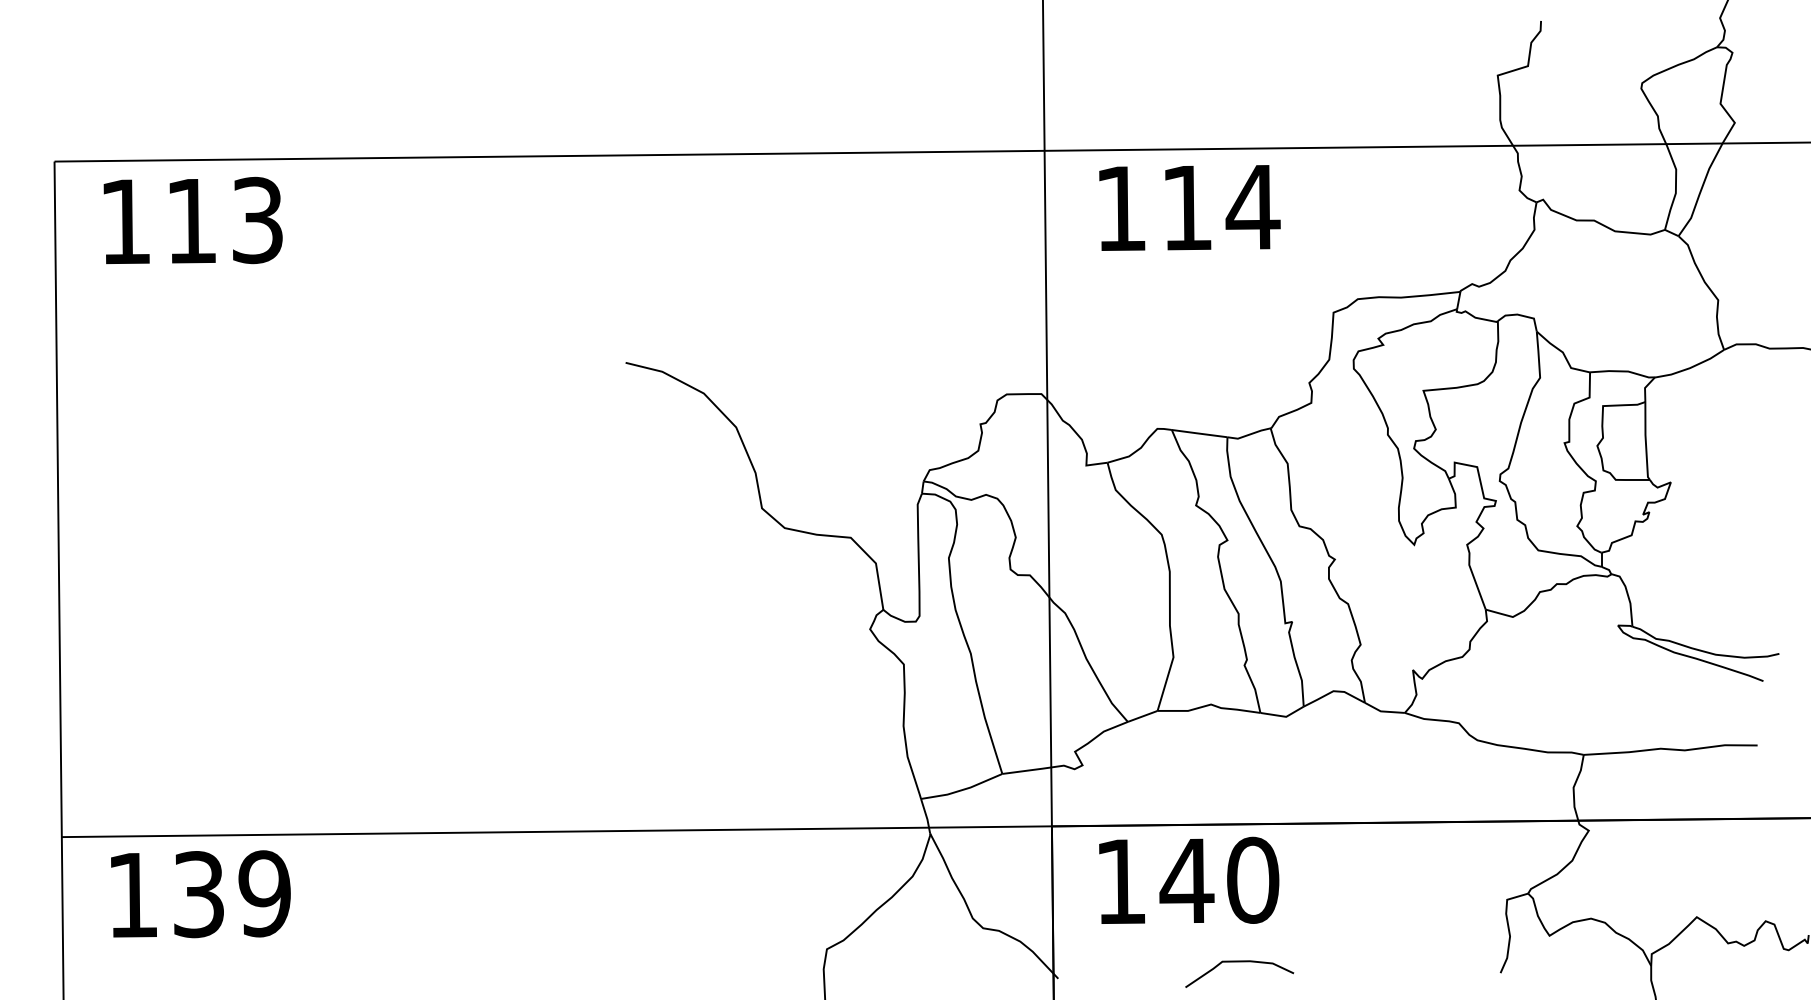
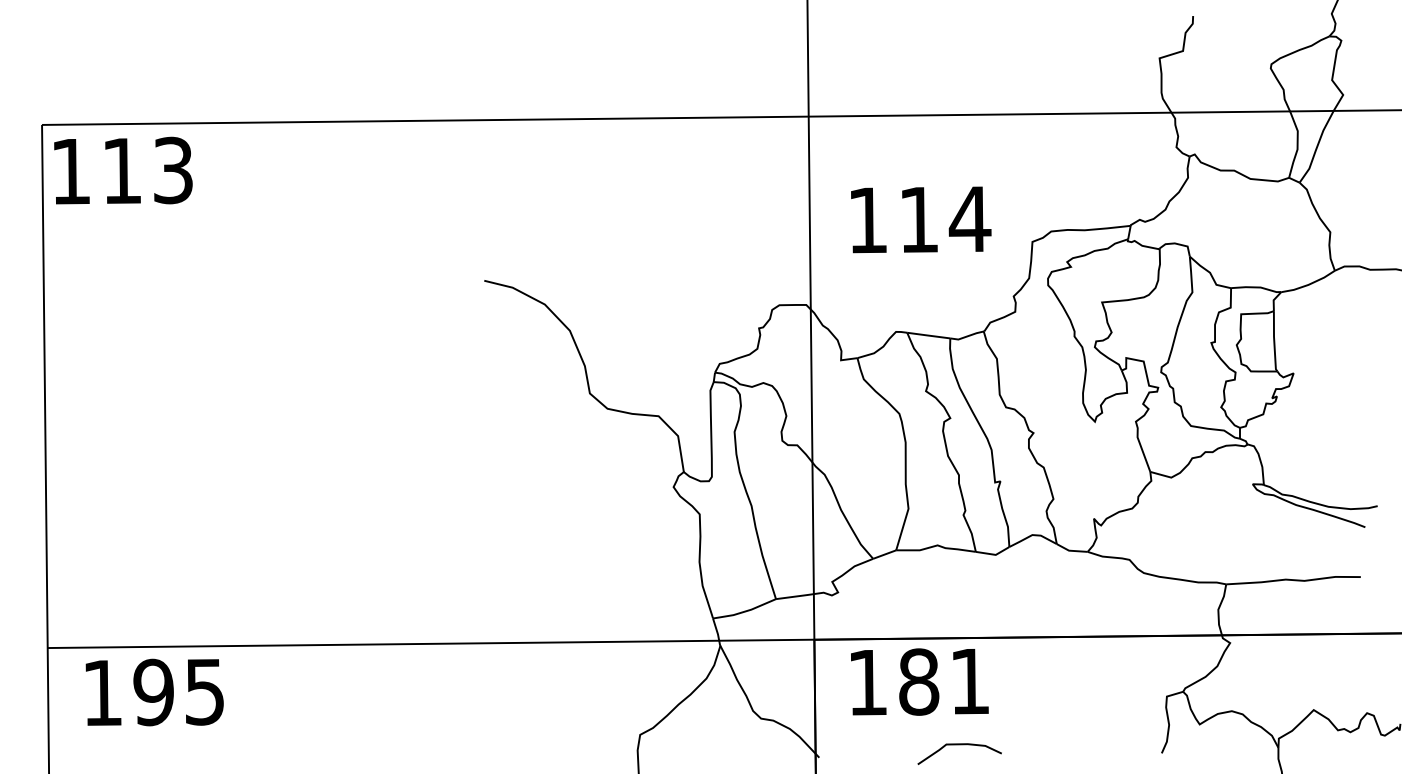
text: (1190, 207) -> (921, 219), moved
text: (193, 220) -> (123, 170), moved
text: (1218, 880) -> (943, 681), 140 -> 181
text: (230, 894) -> (178, 692), 139 -> 195

